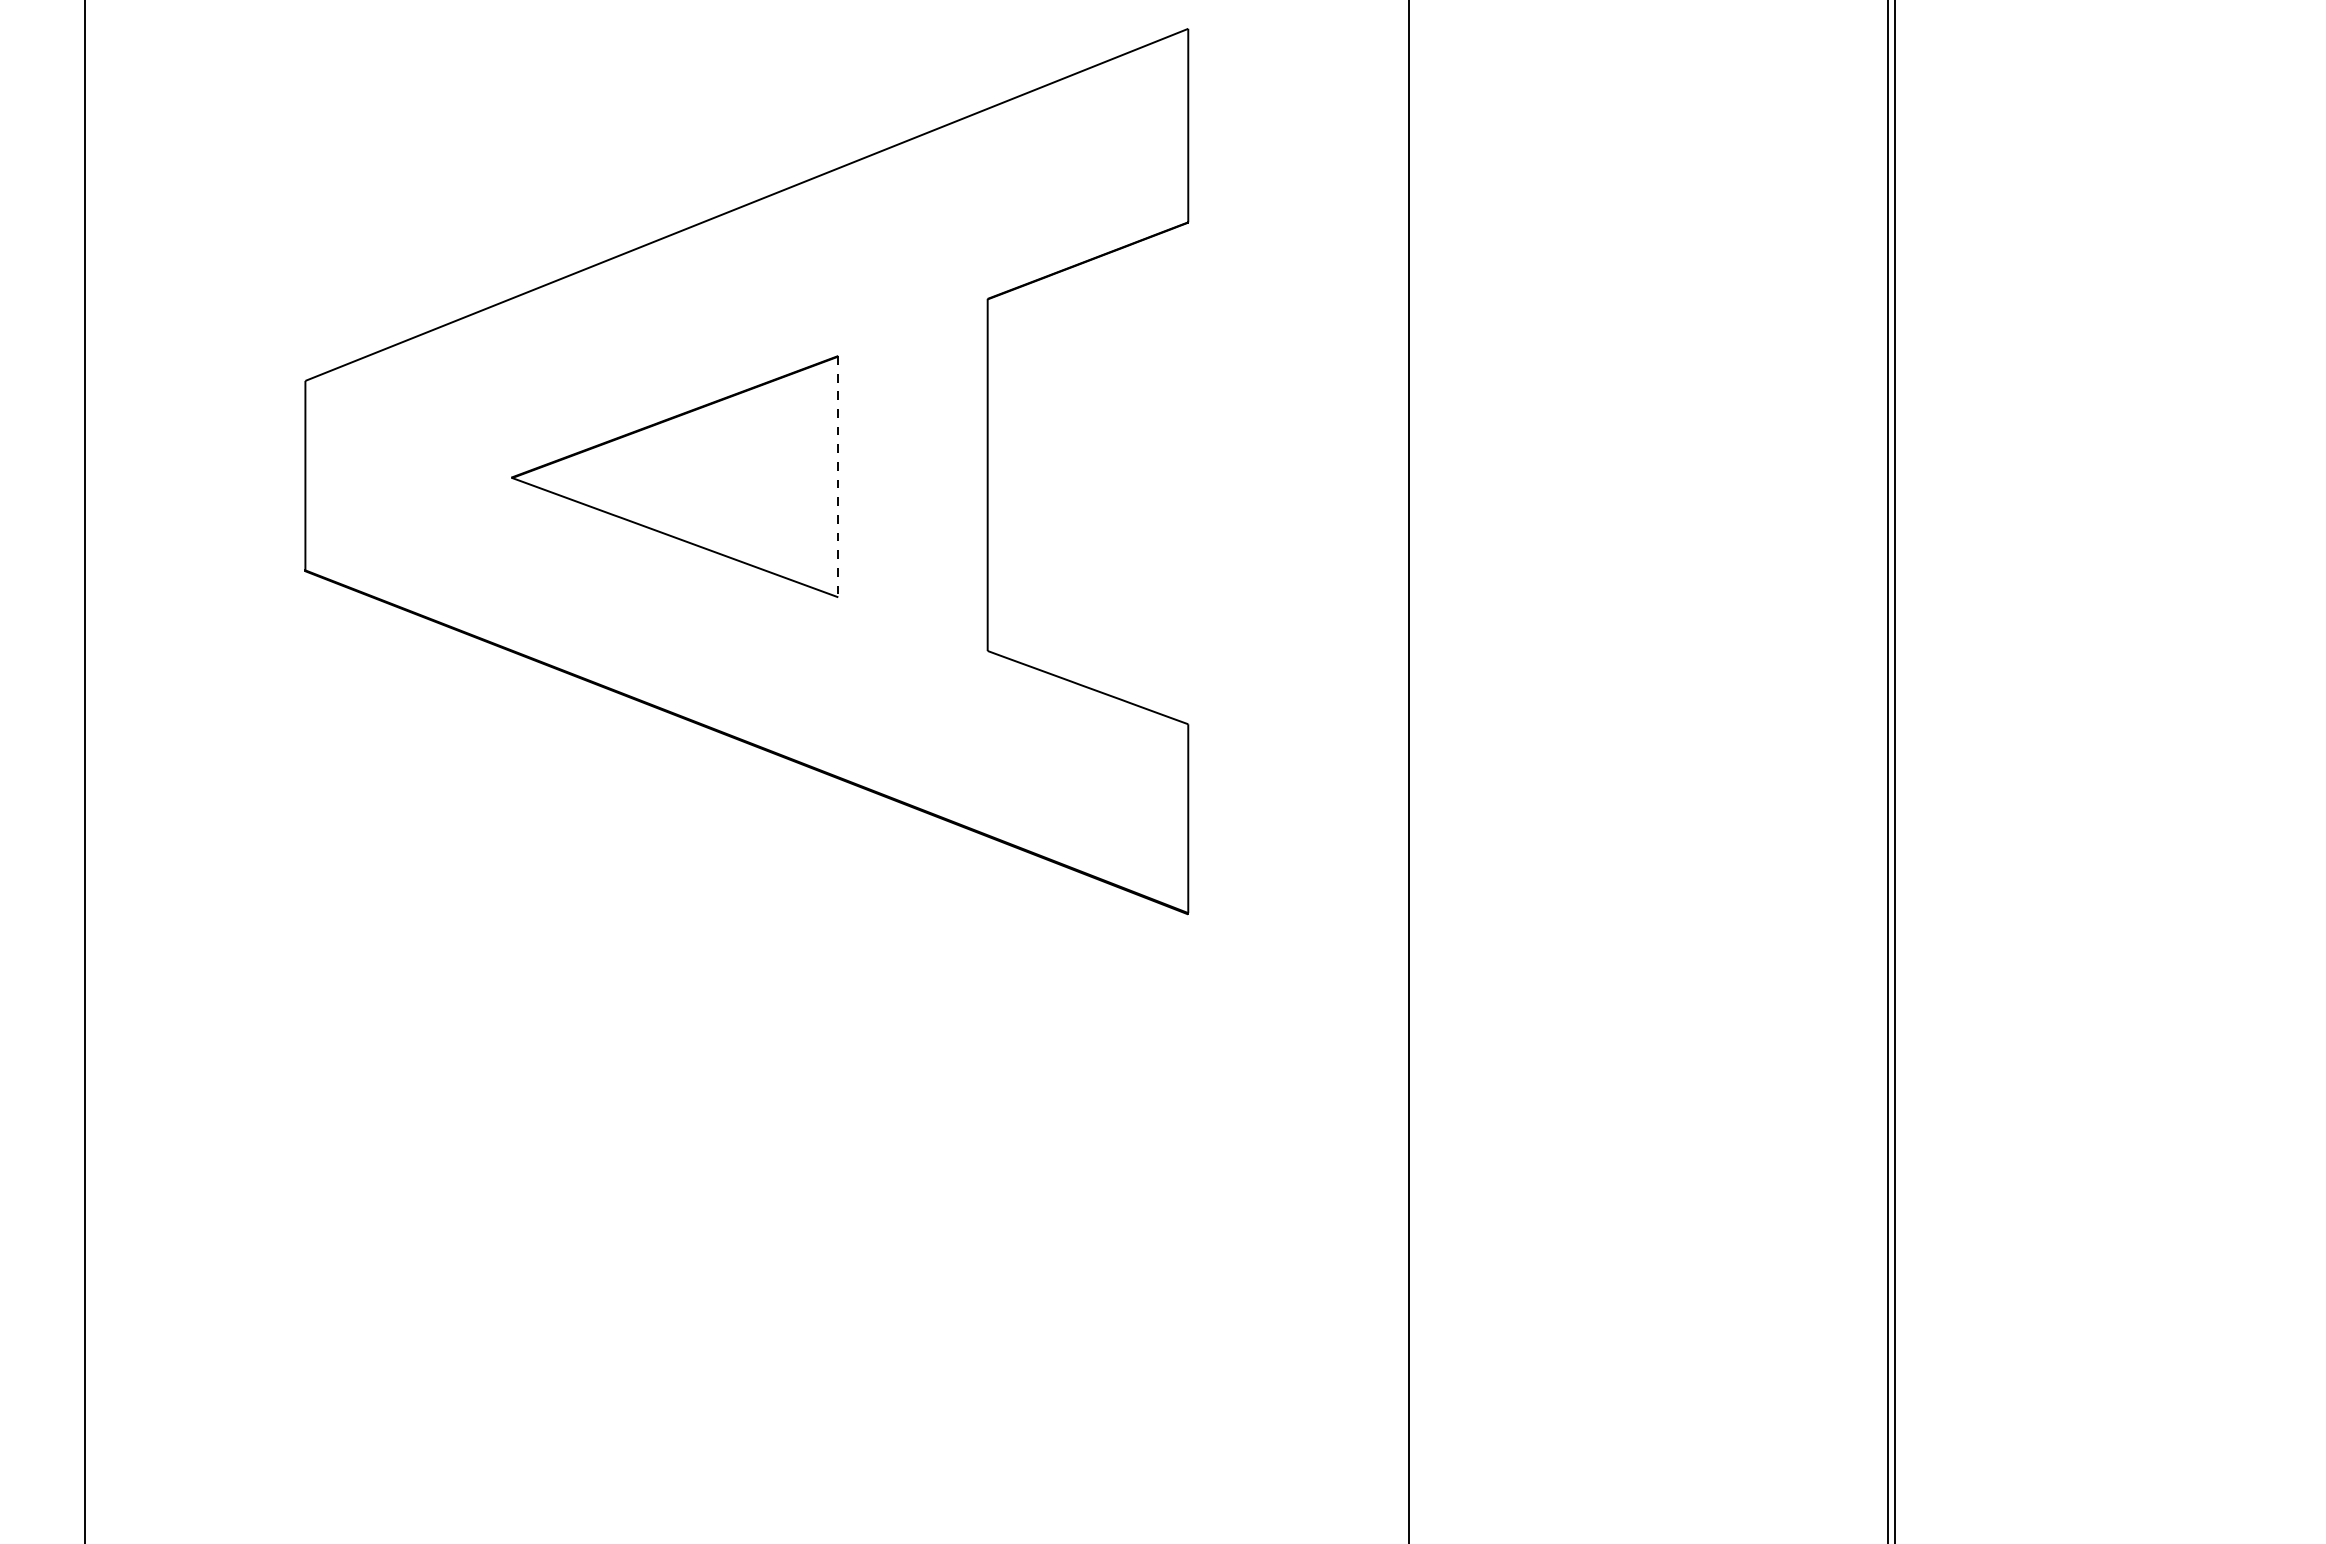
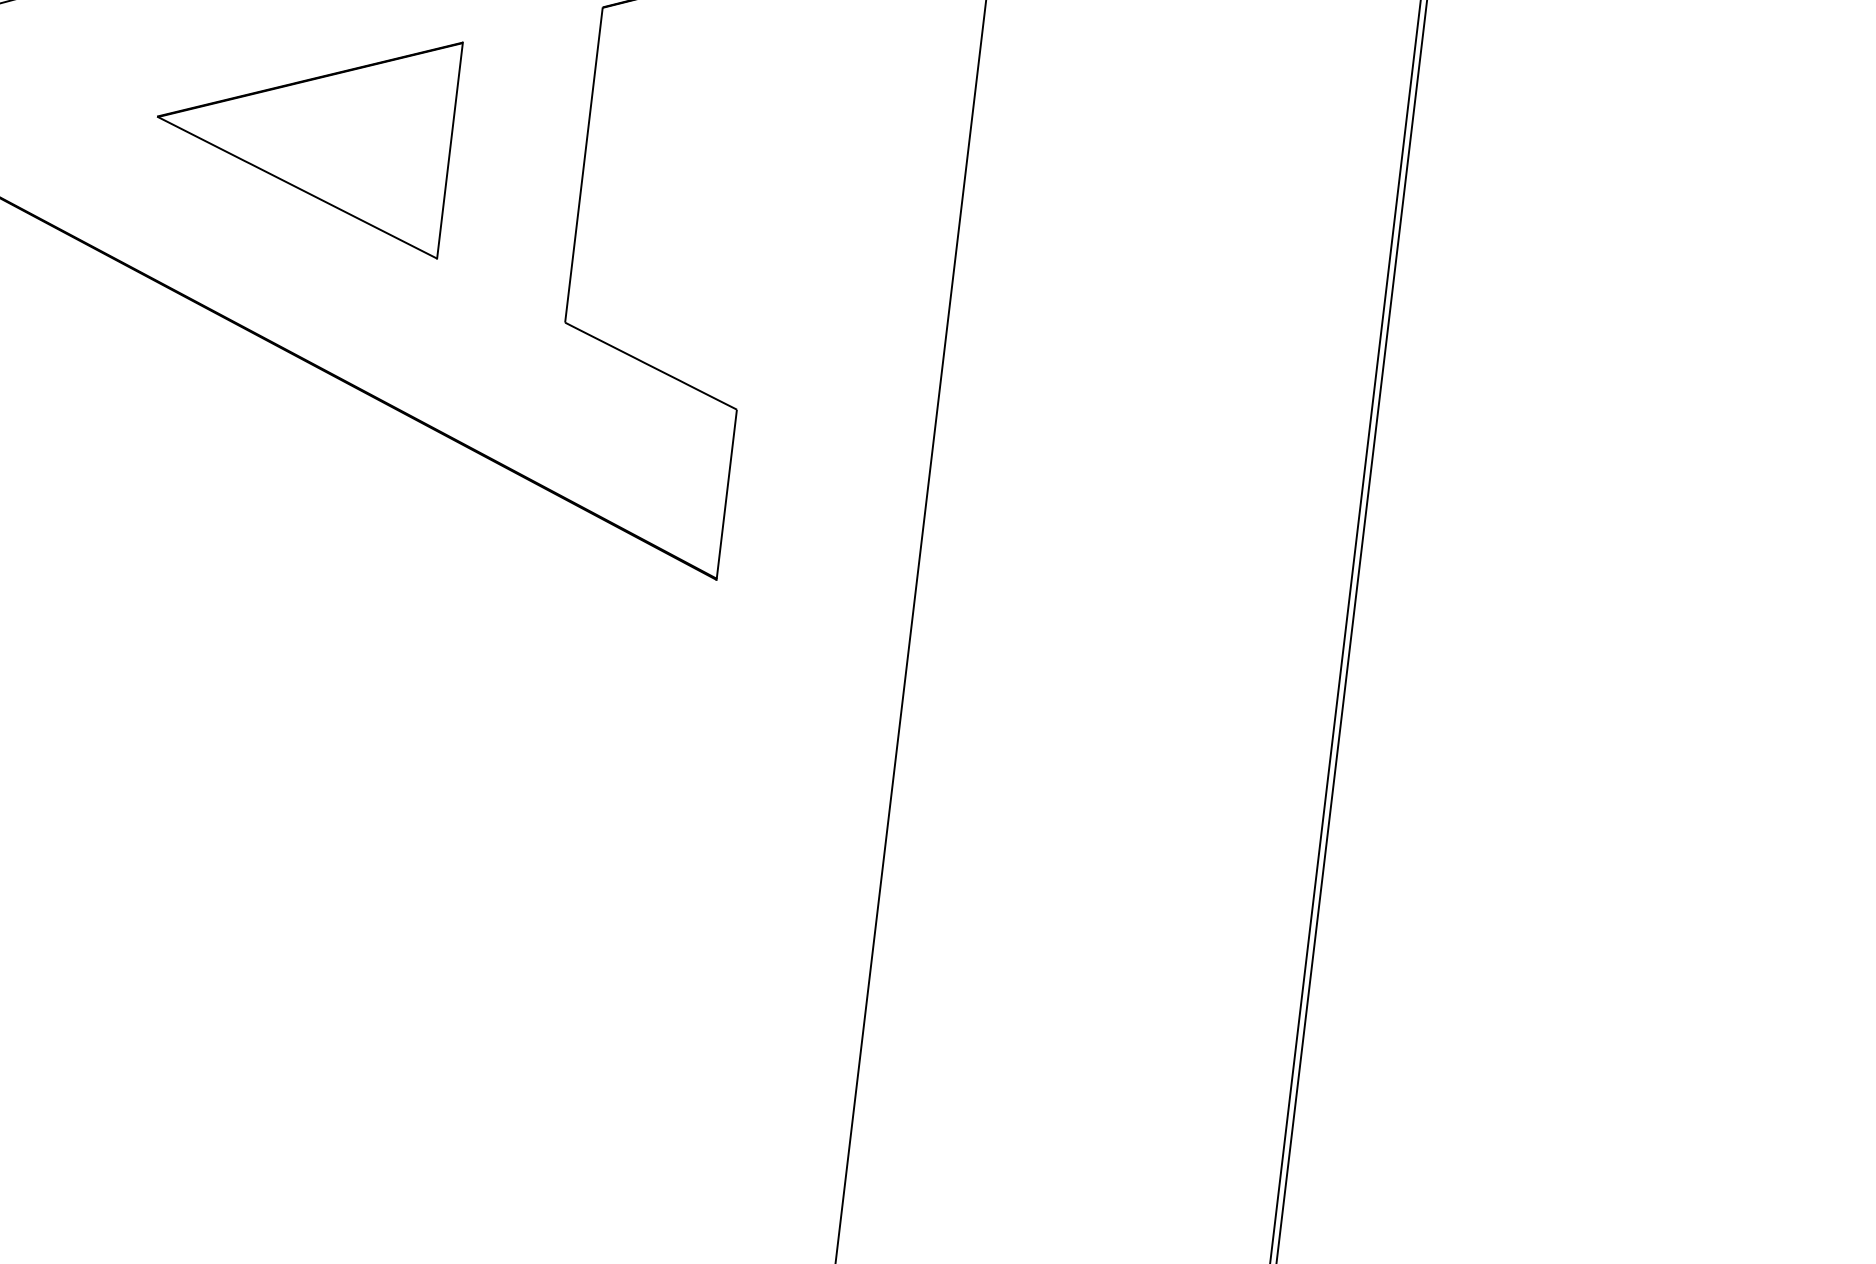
line: (838, 476) -> (450, 150), dashed -> solid

